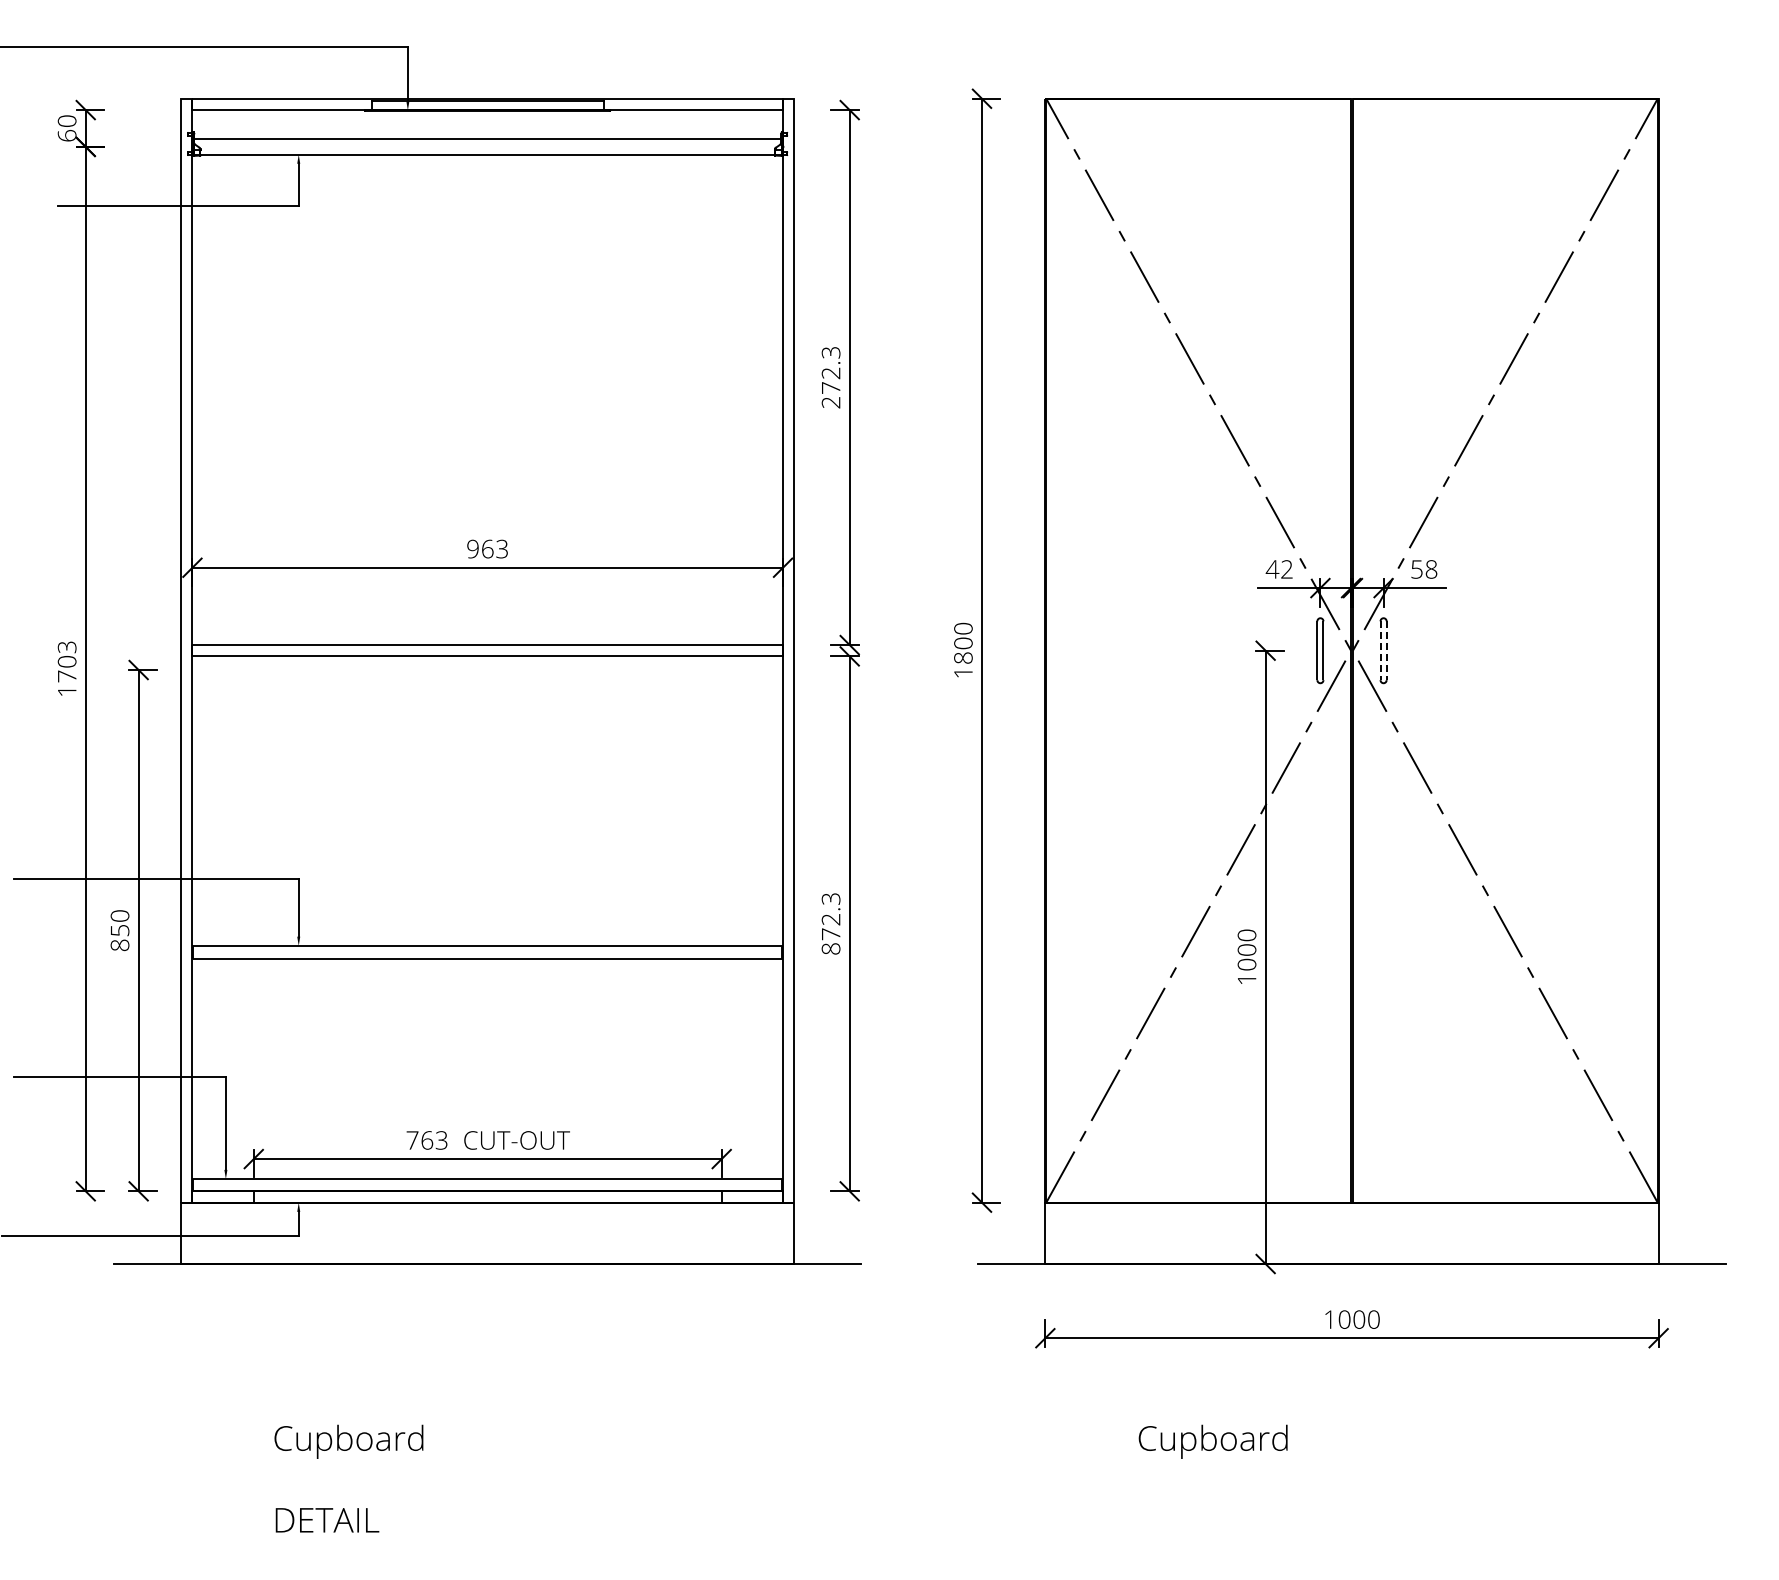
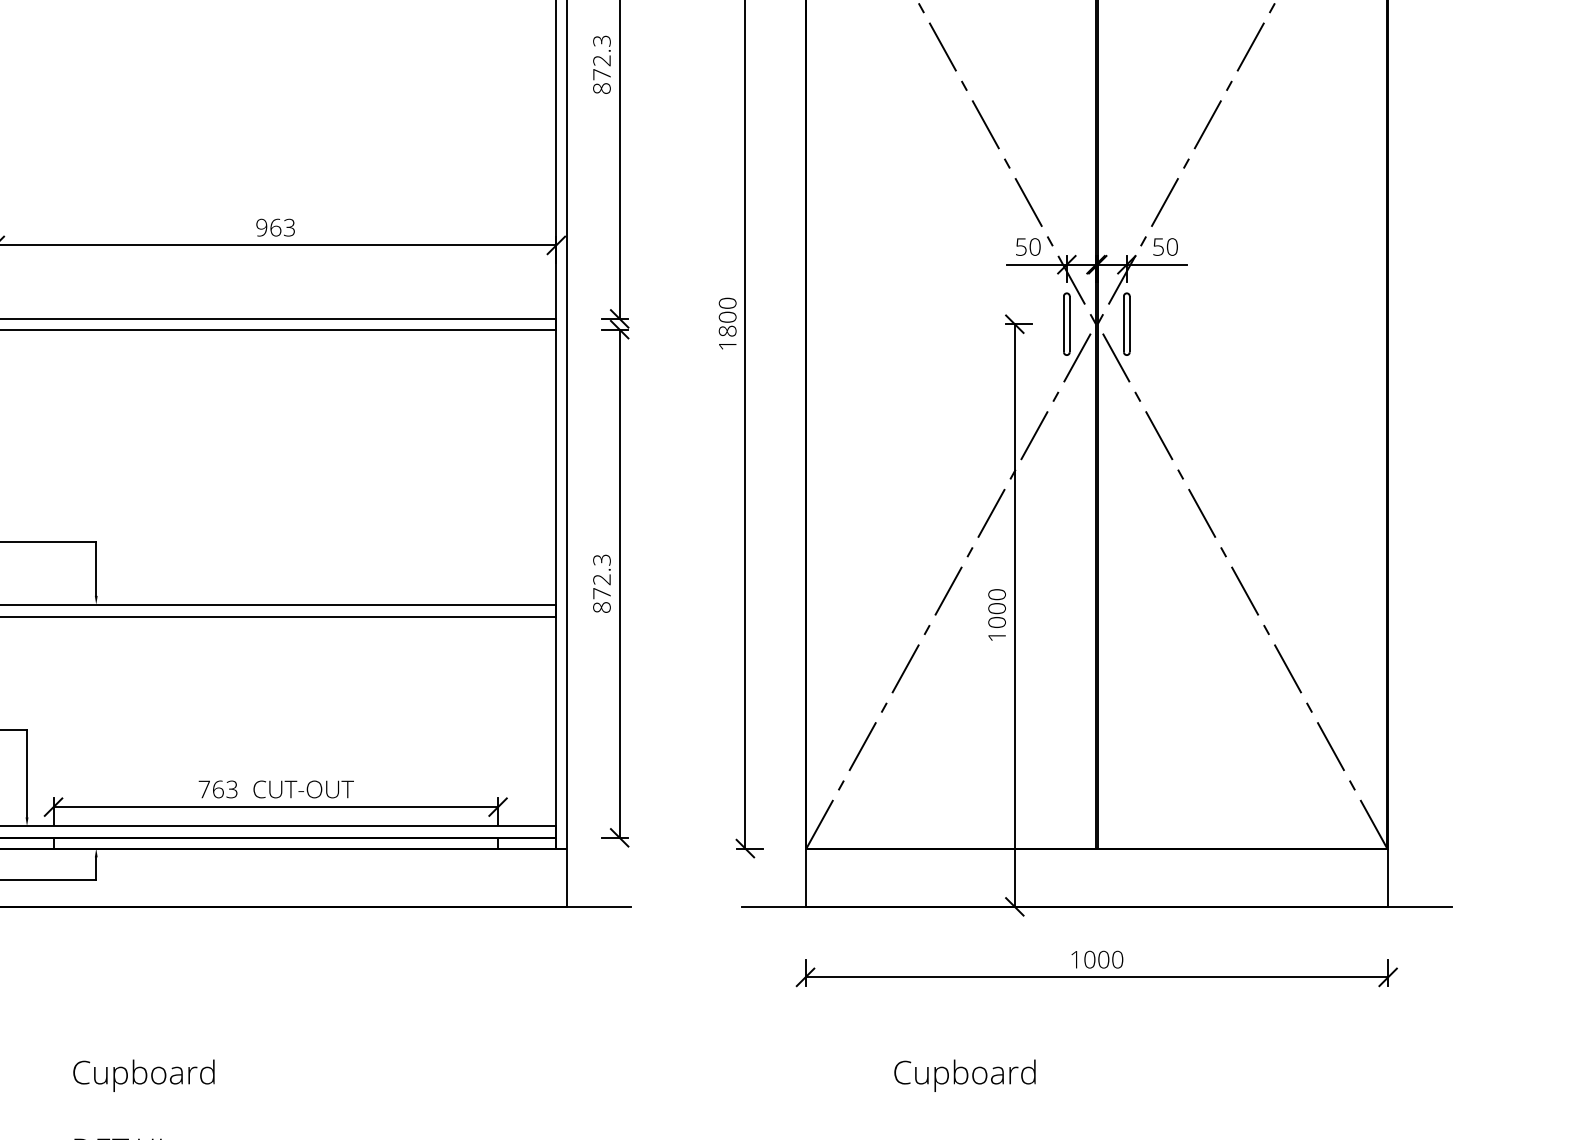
text: (830, 402) -> (601, 88), 272.3 -> 872.3
text: (1278, 569) -> (1027, 247), 42 -> 50
text: (1431, 569) -> (1172, 247), 58 -> 50
line: (1380, 651) -> (1123, 324), dashed -> solid
line: (1386, 651) -> (1129, 324), dashed -> solid

